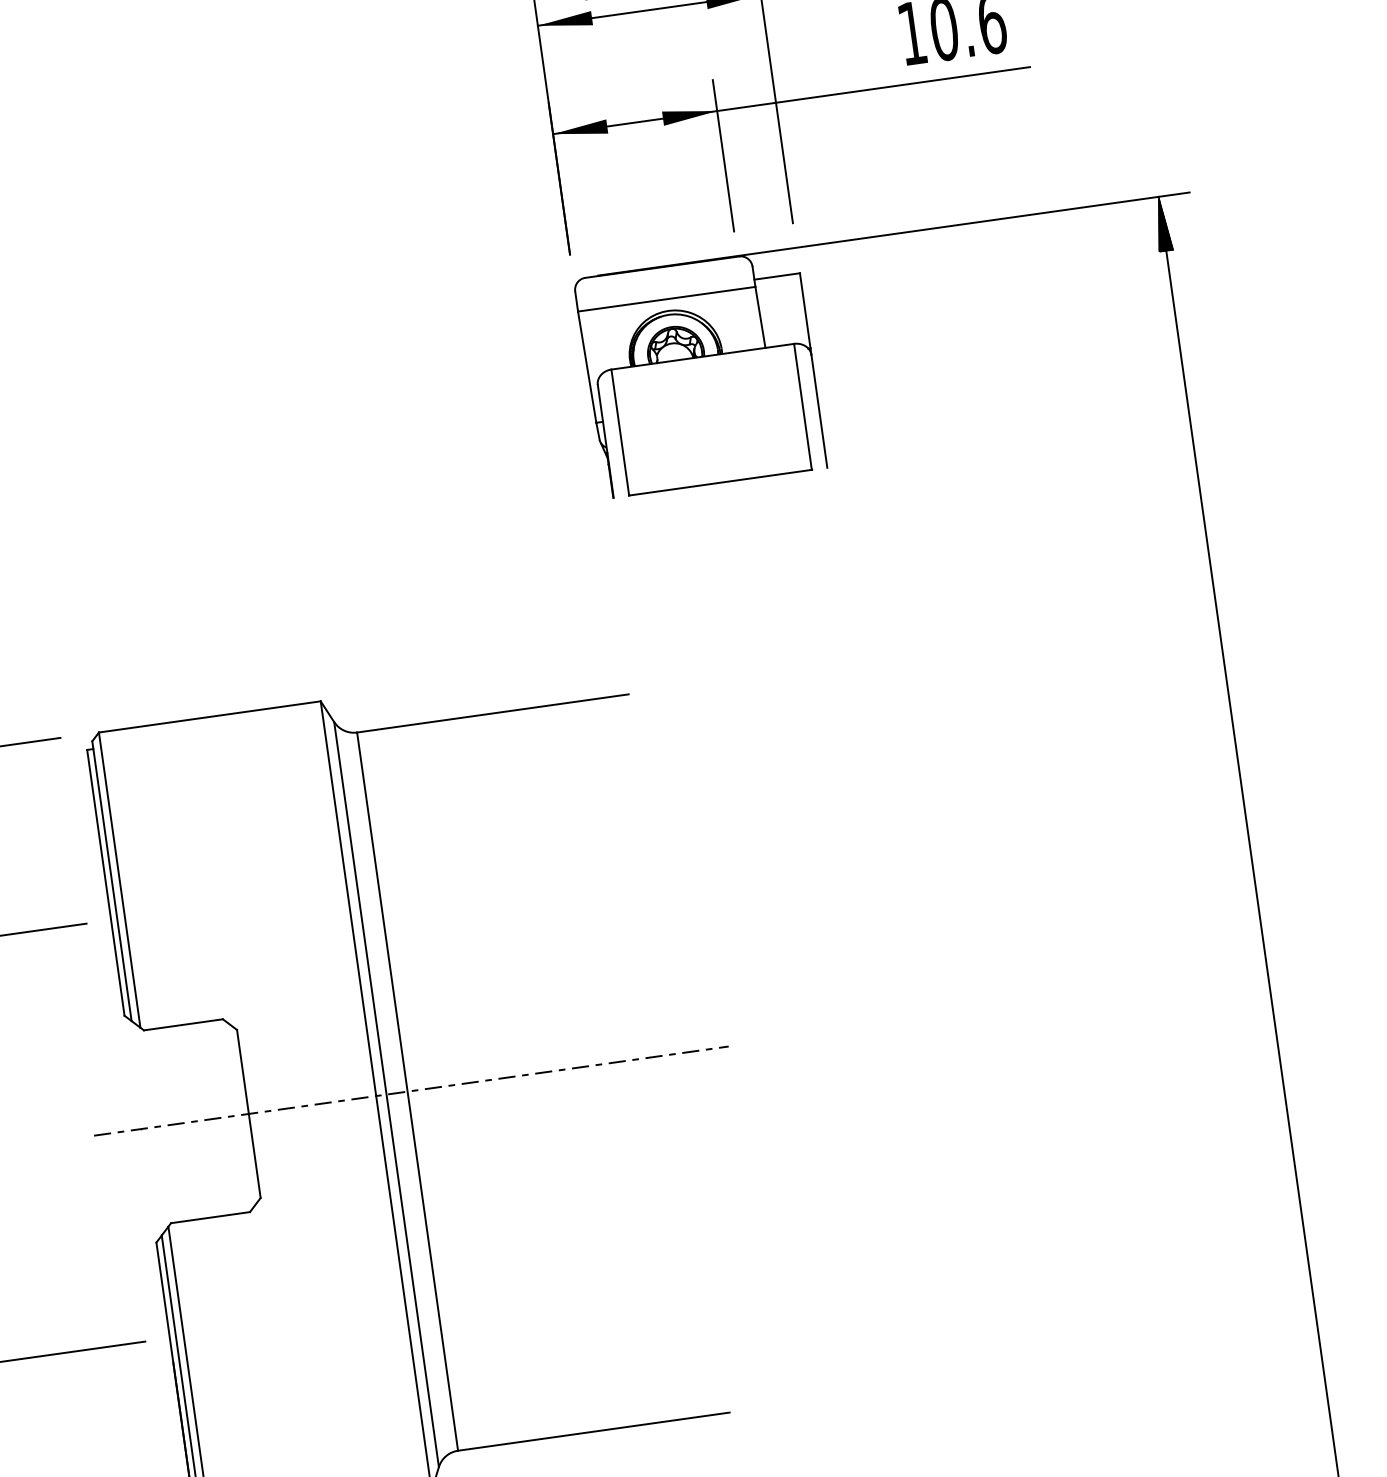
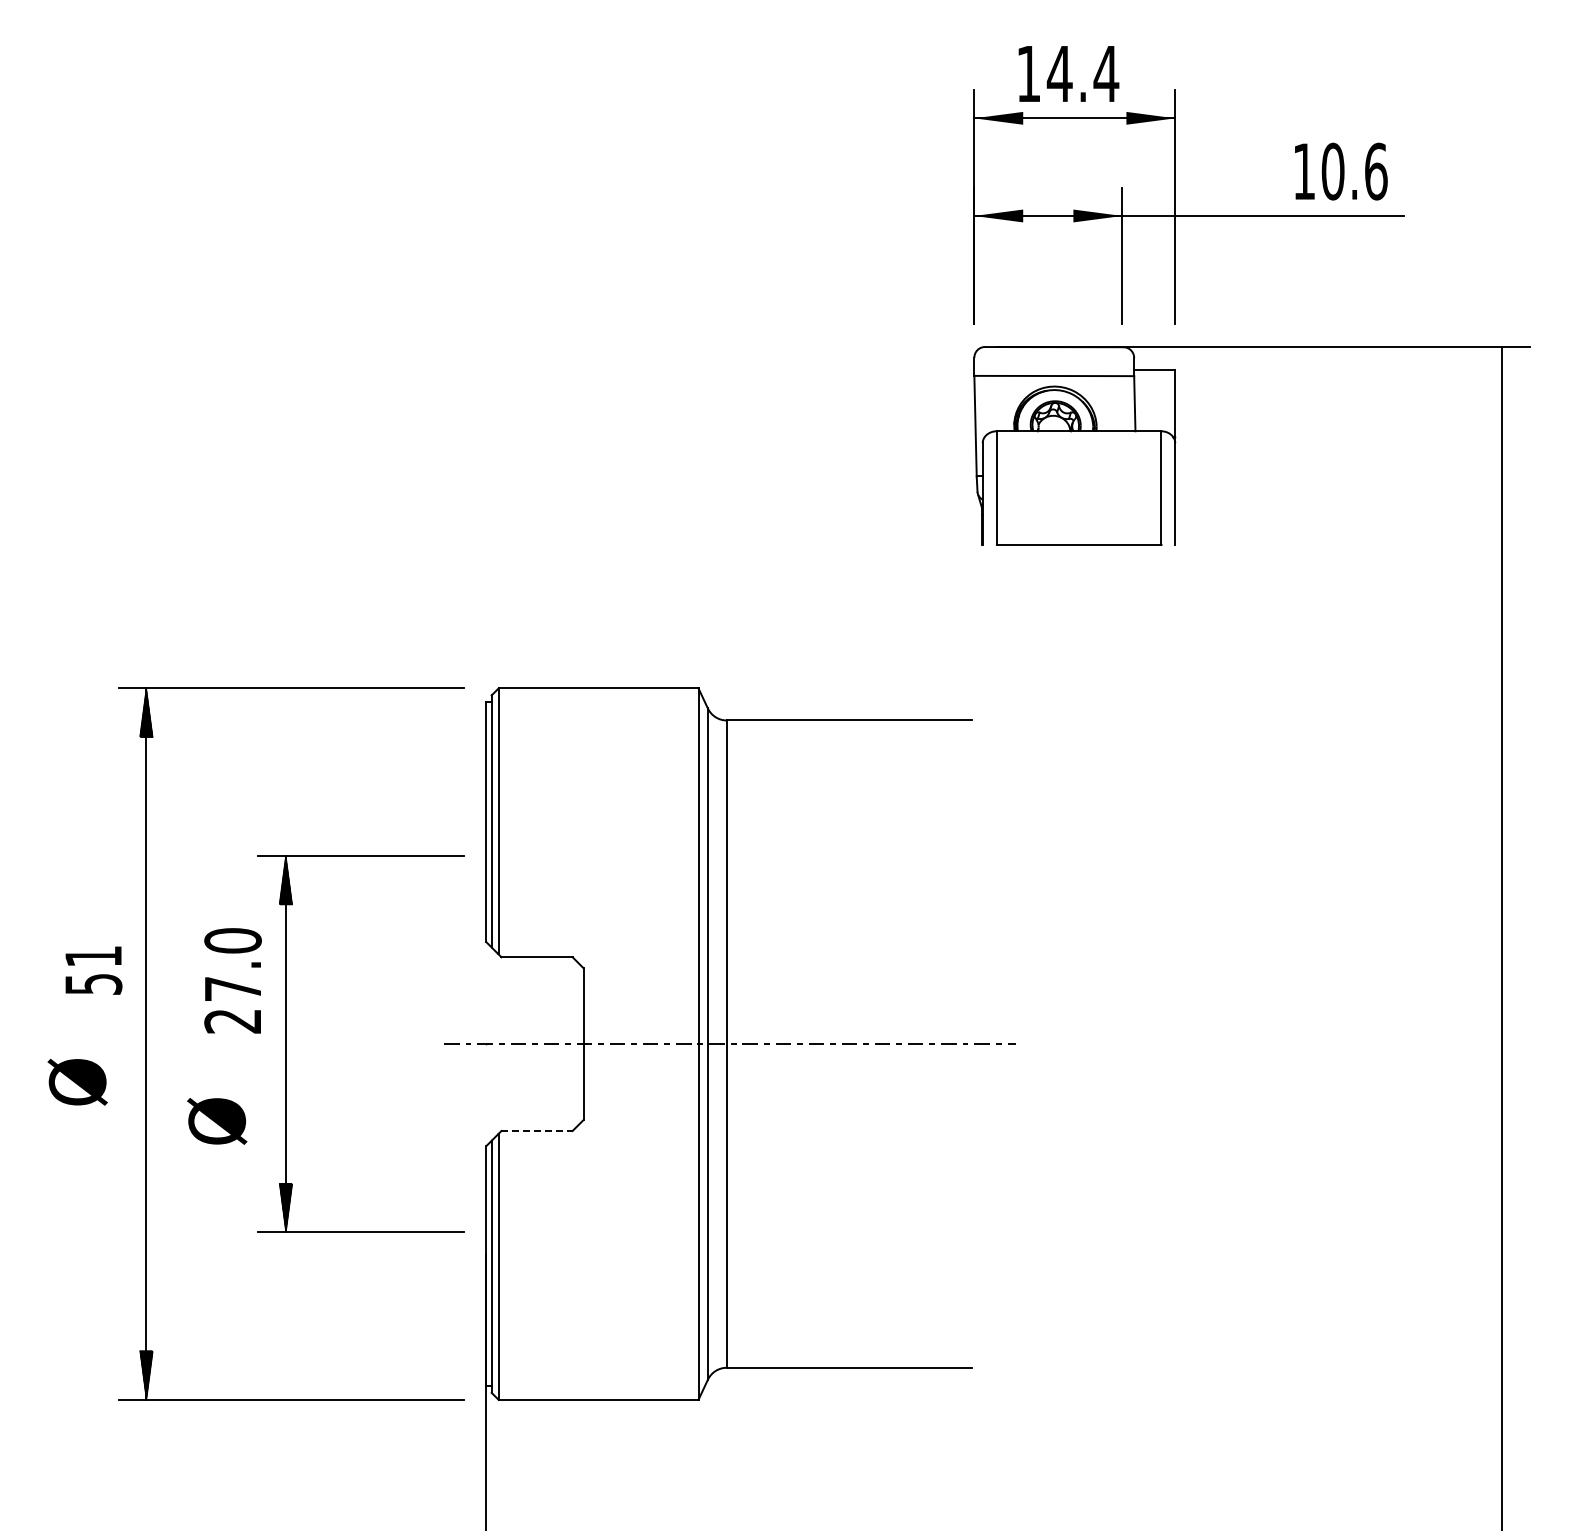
hatch: (1162, 223) -> (1501, 370), removed
line: (211, 1218) -> (537, 1131), solid -> dashed

